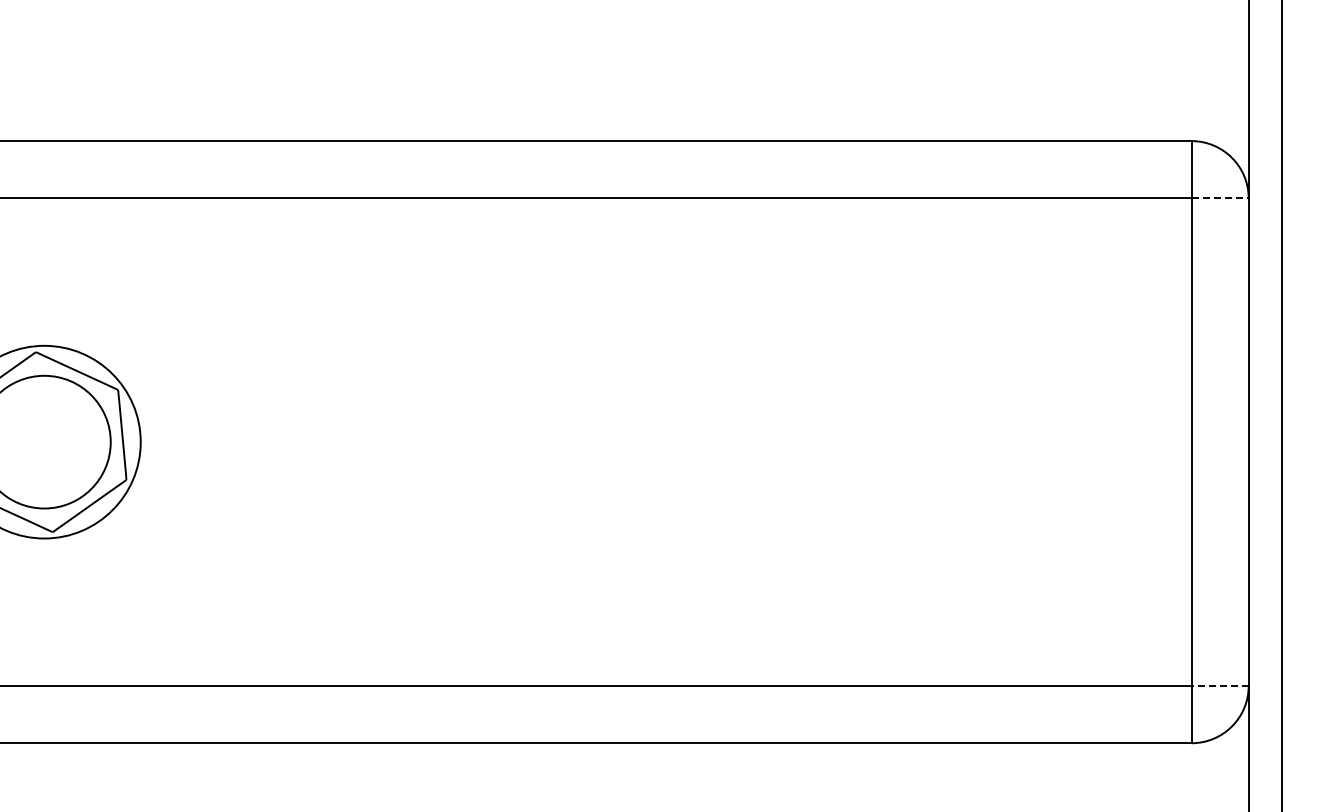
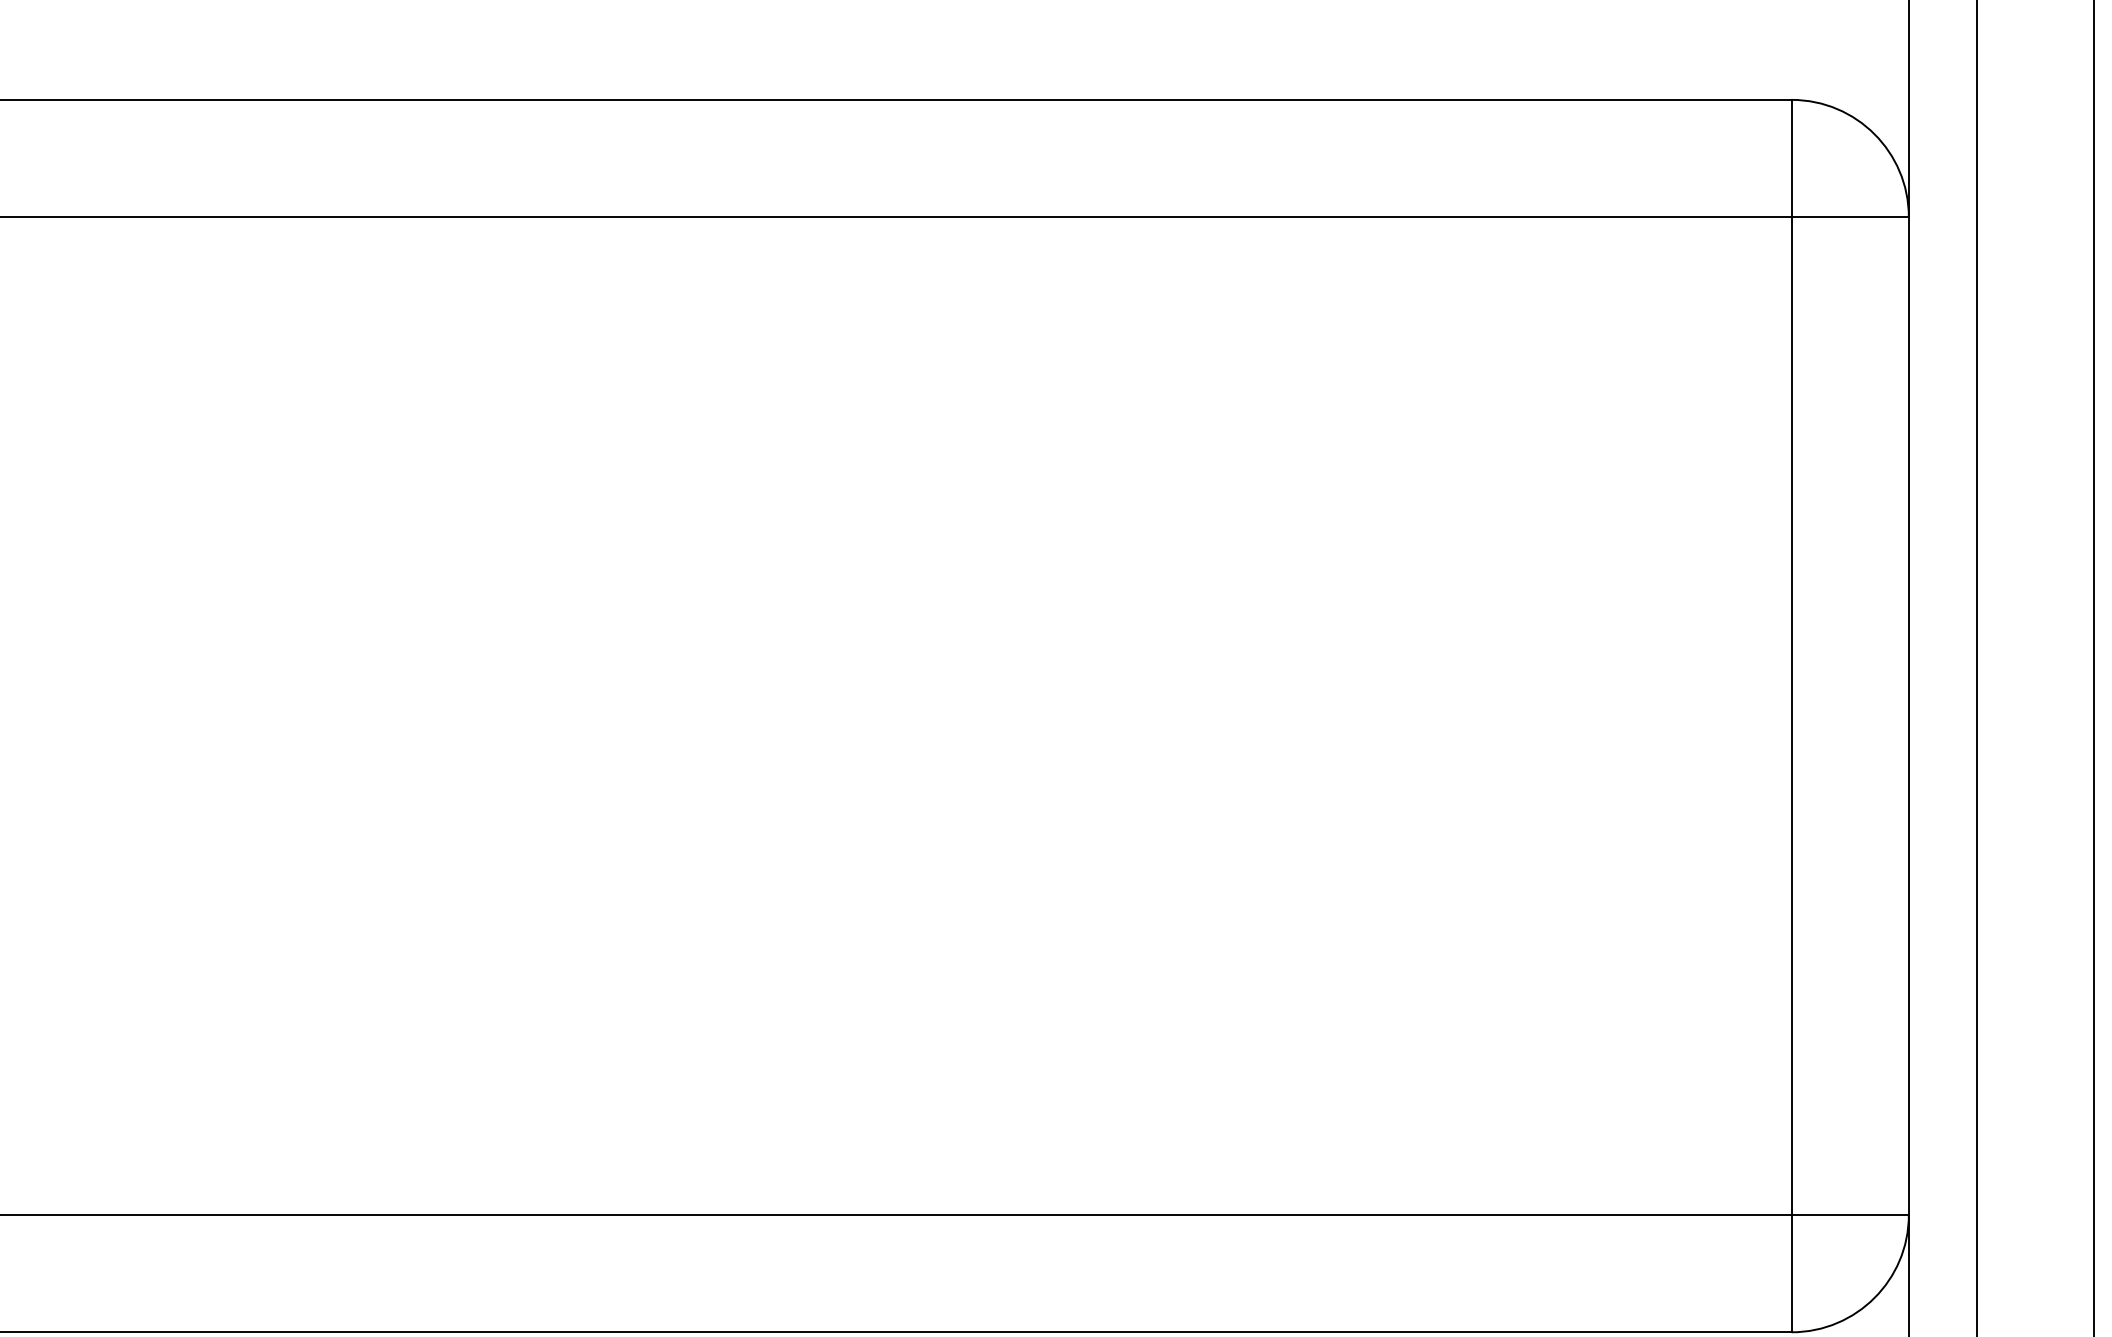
line: (1220, 198) -> (1851, 217), dashed -> solid
line: (1220, 686) -> (1851, 1216), dashed -> solid

